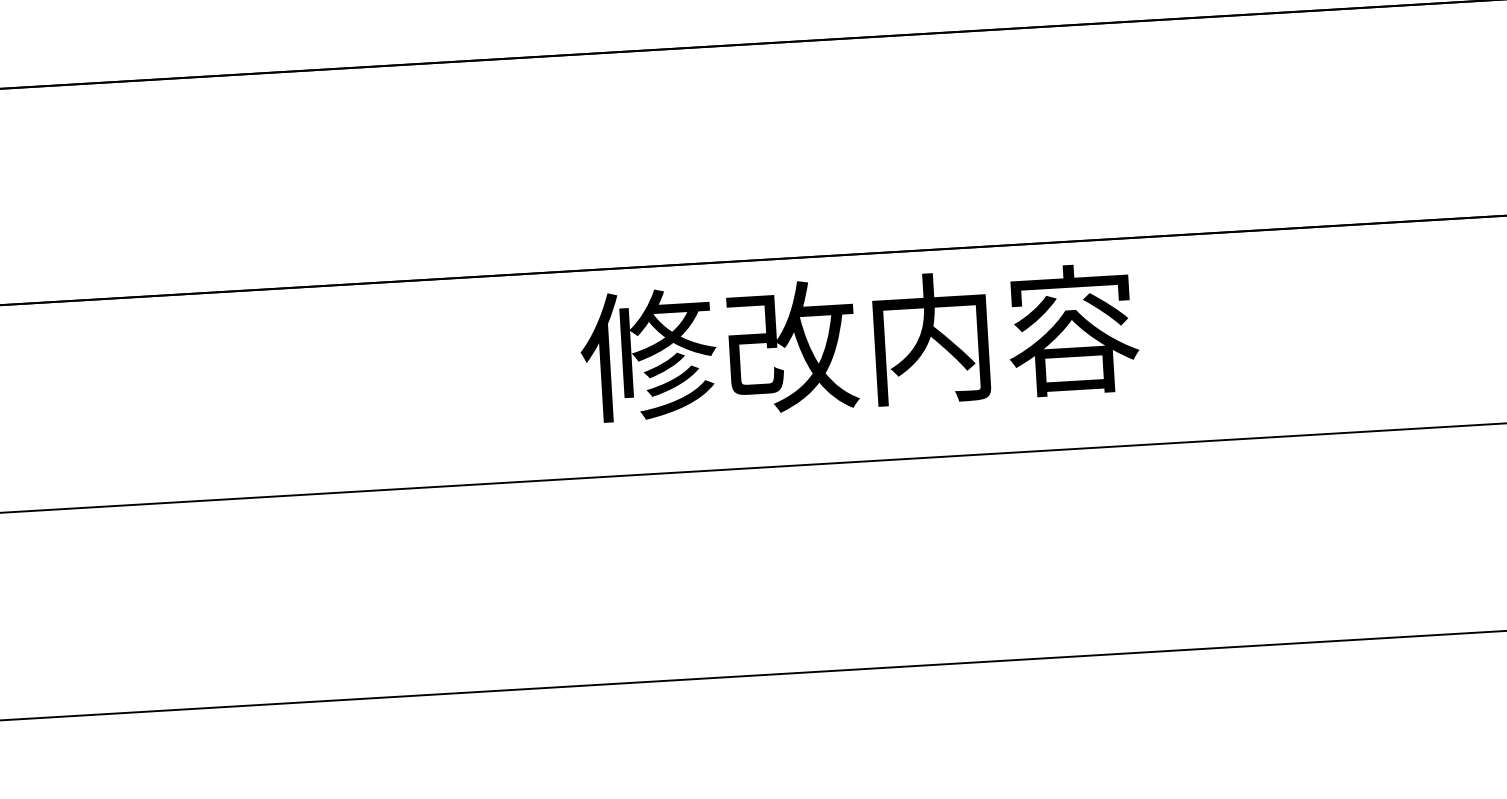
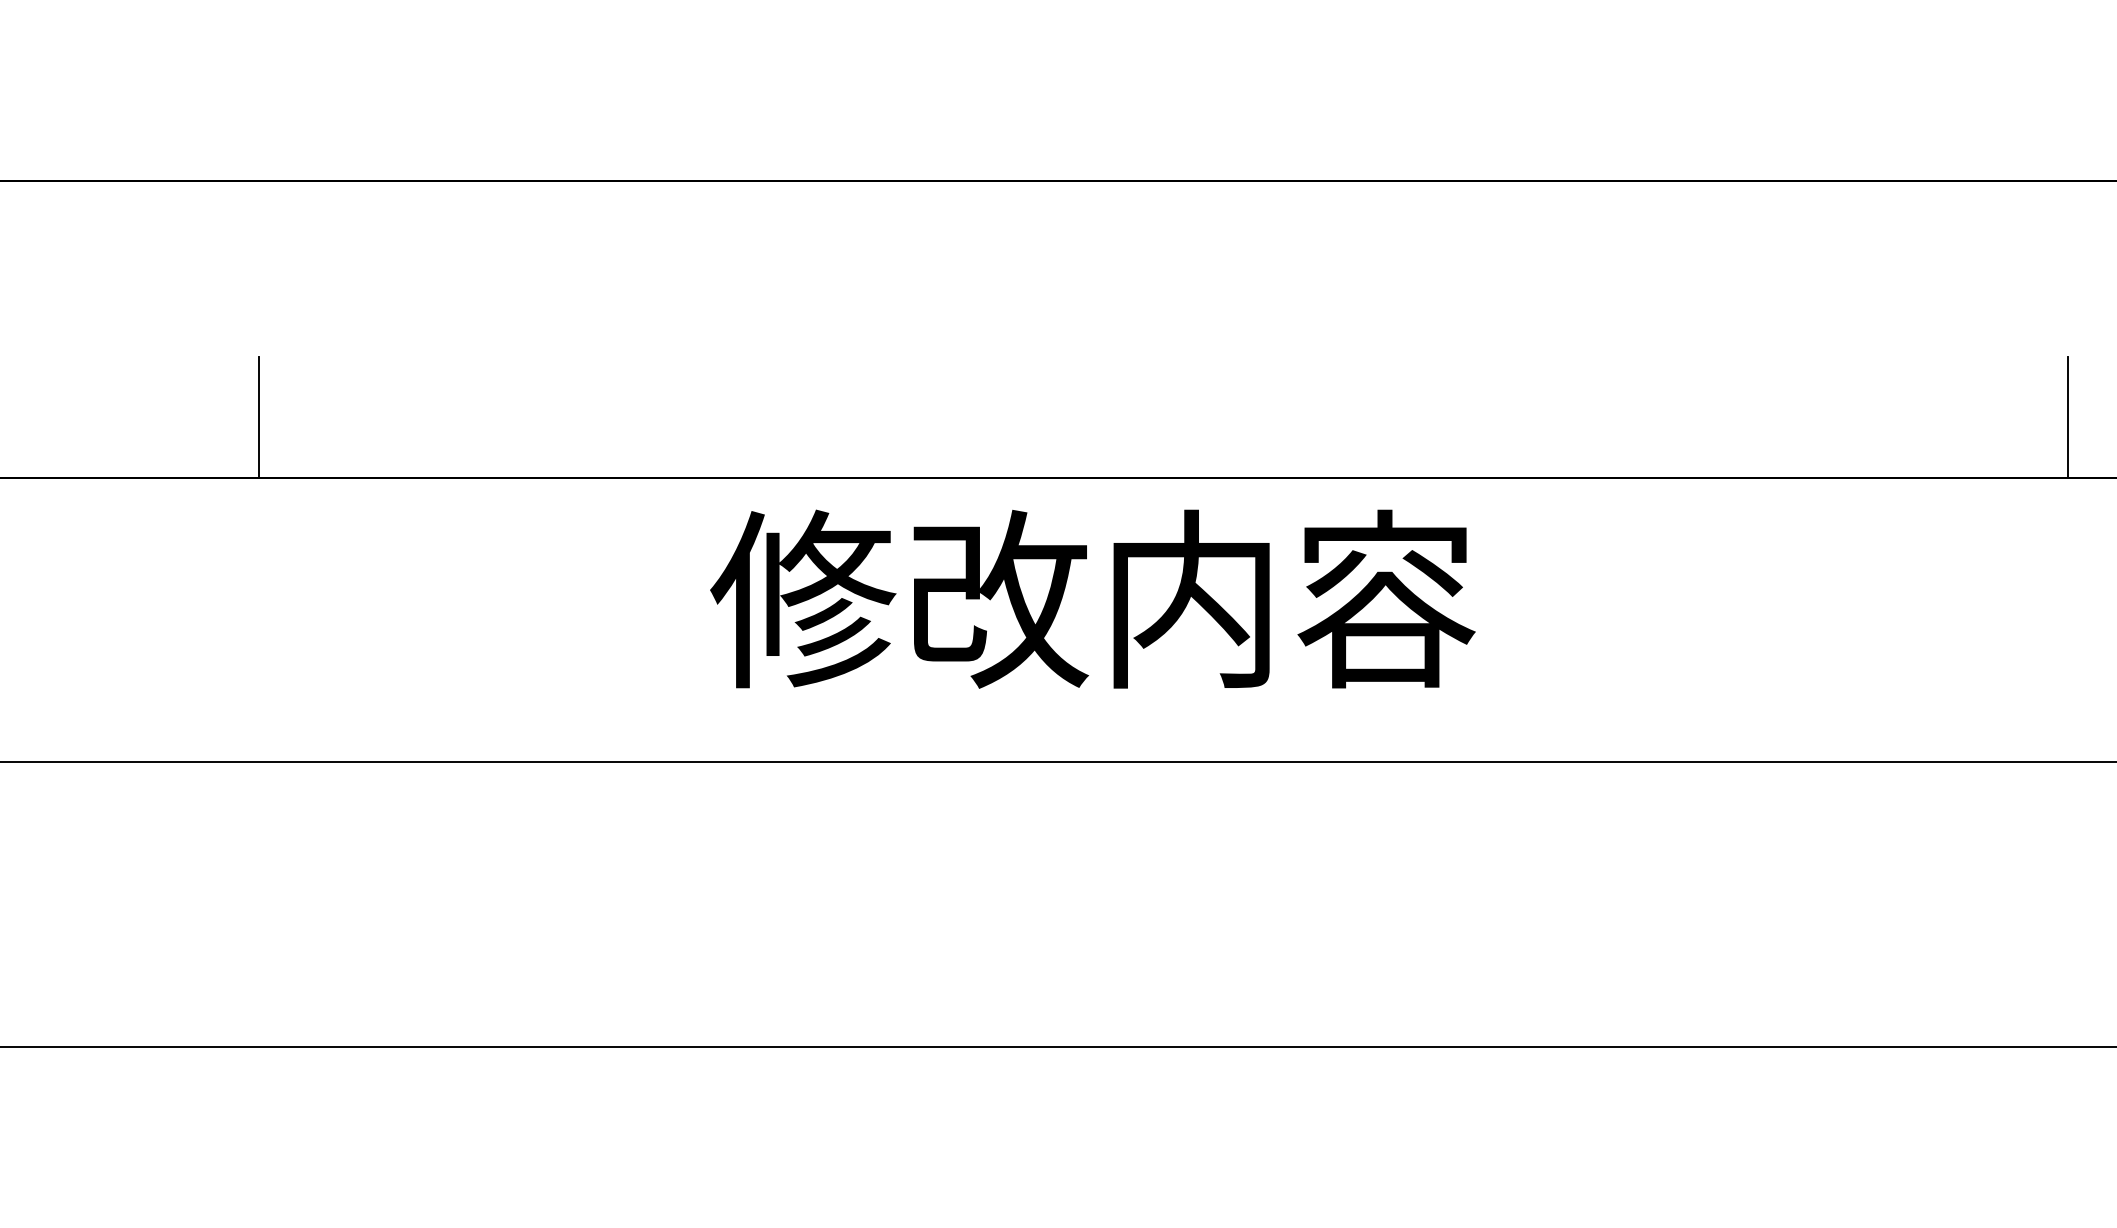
line: (244, 246) -> (258, 417), added

